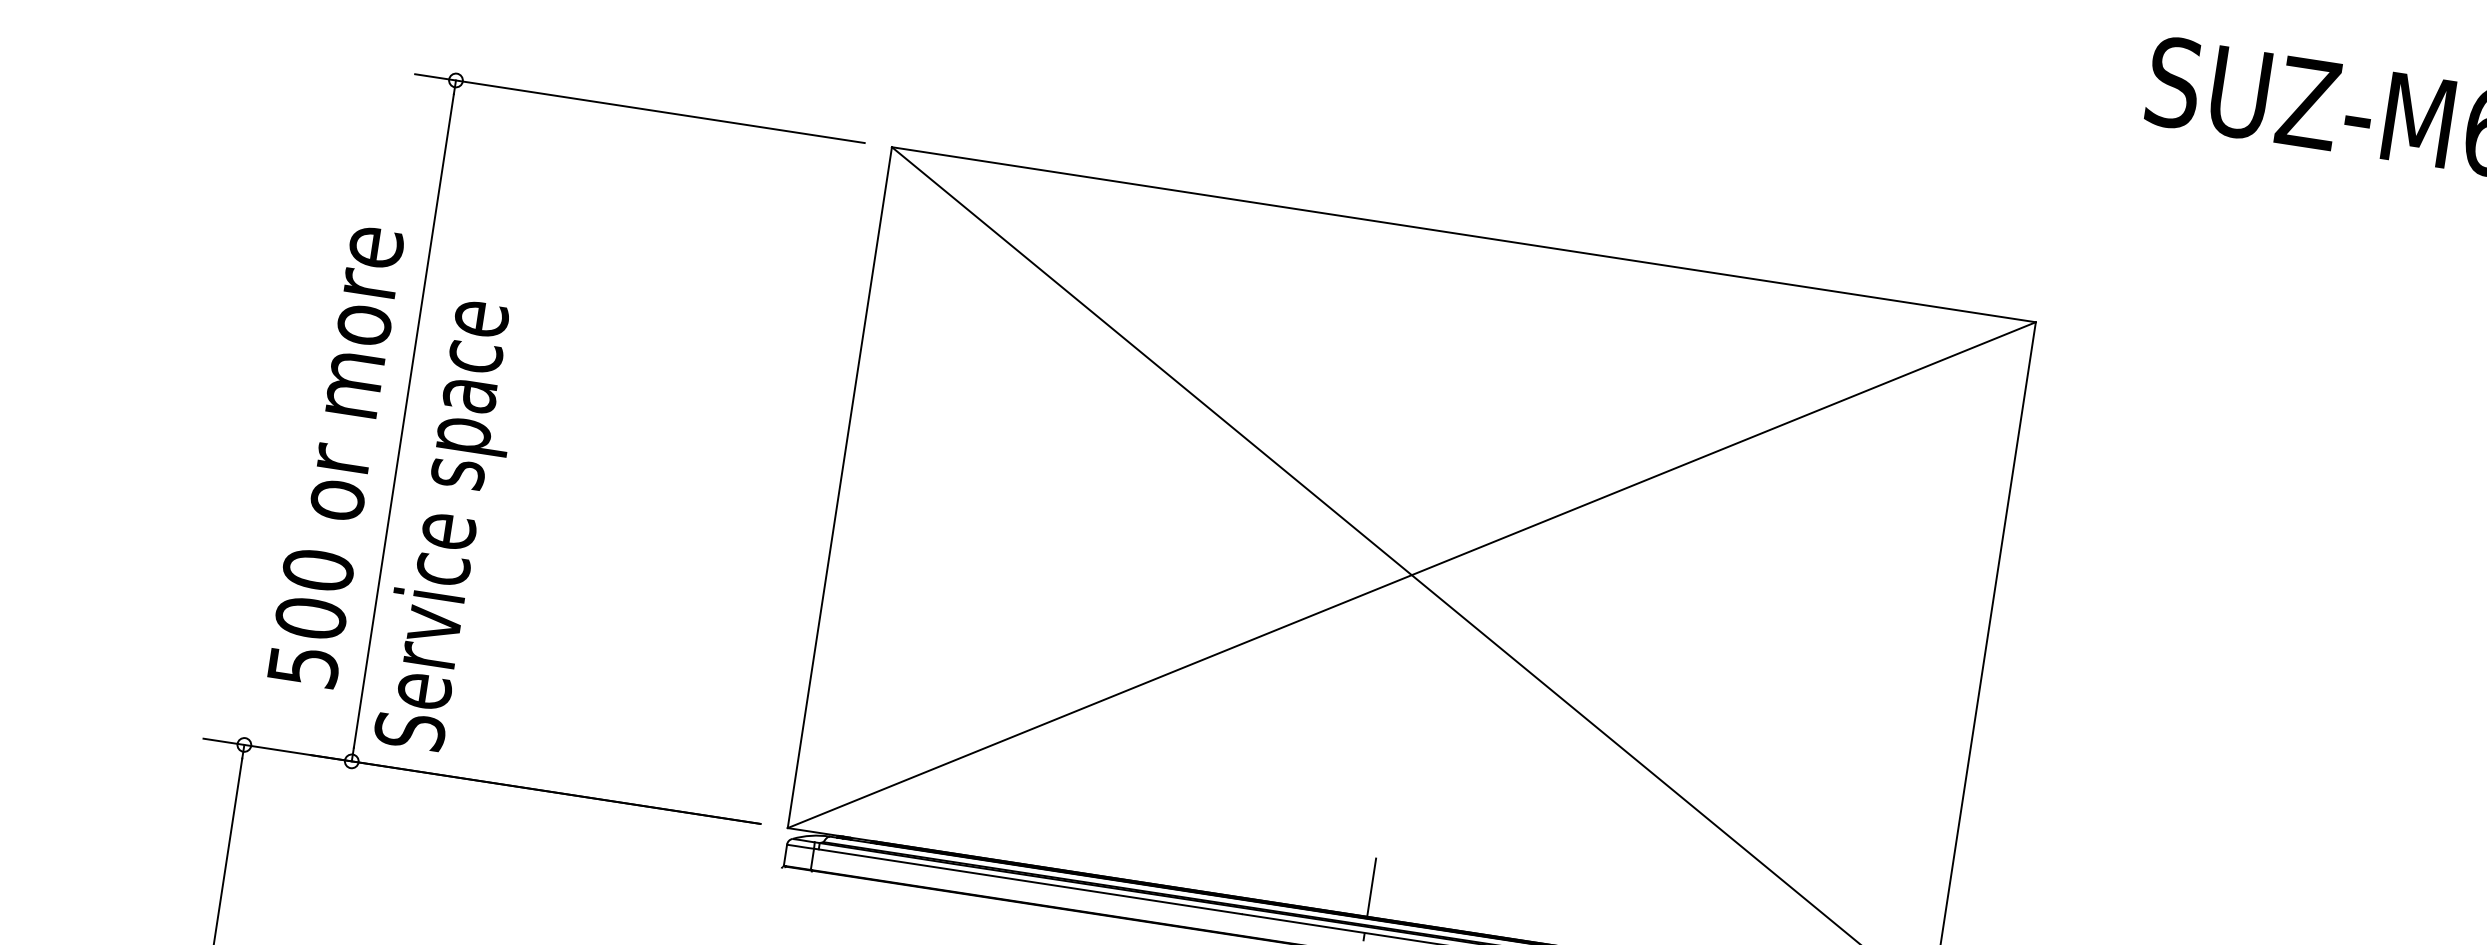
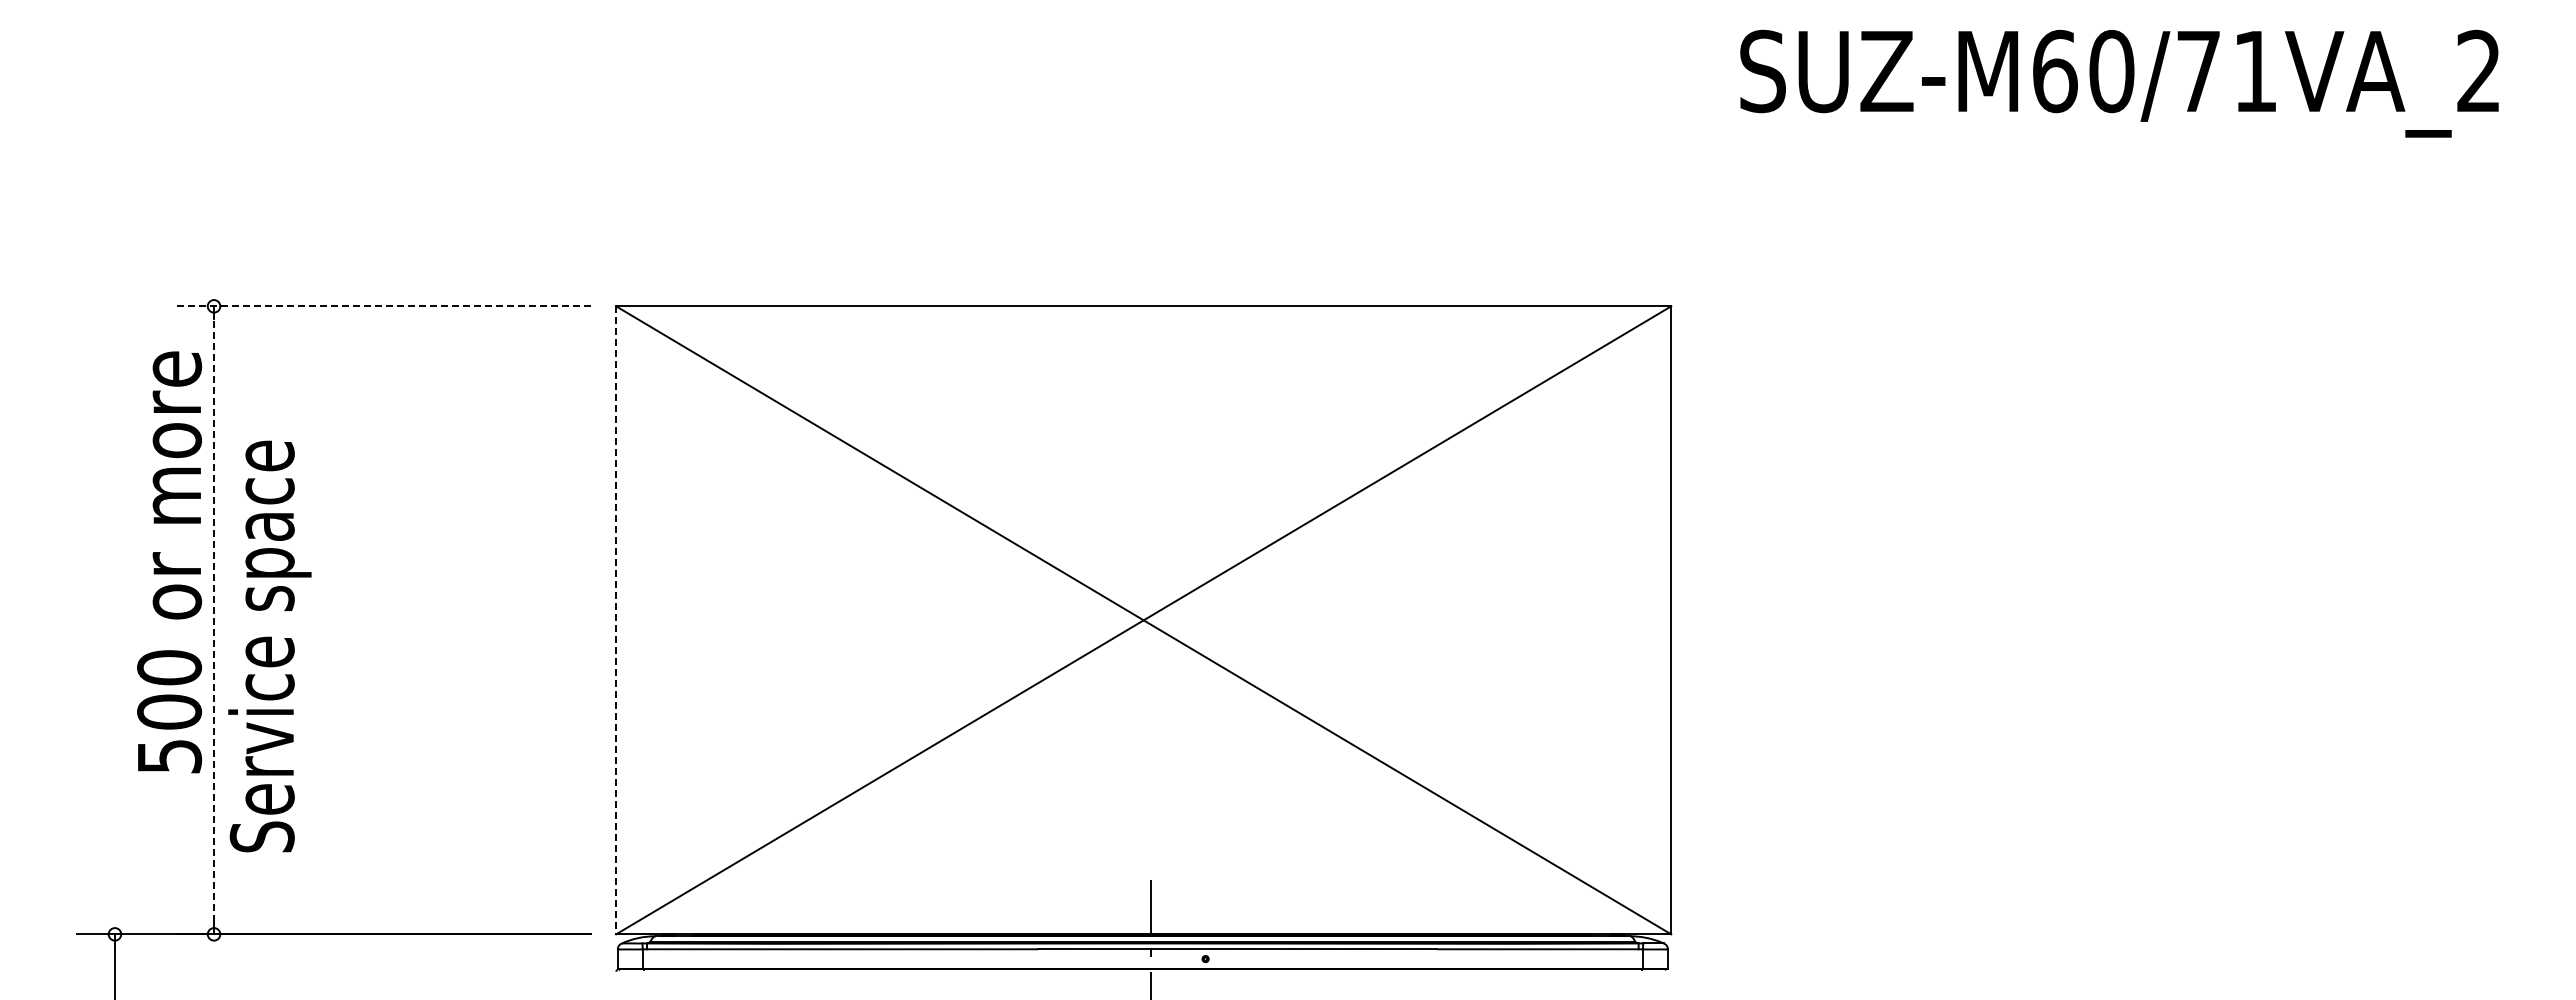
line: (639, 108) -> (383, 306), solid -> dashed
line: (404, 420) -> (214, 619), solid -> dashed
text: (335, 456) -> (169, 562), moved
line: (840, 487) -> (616, 620), solid -> dashed
text: (449, 525) -> (269, 646), moved

